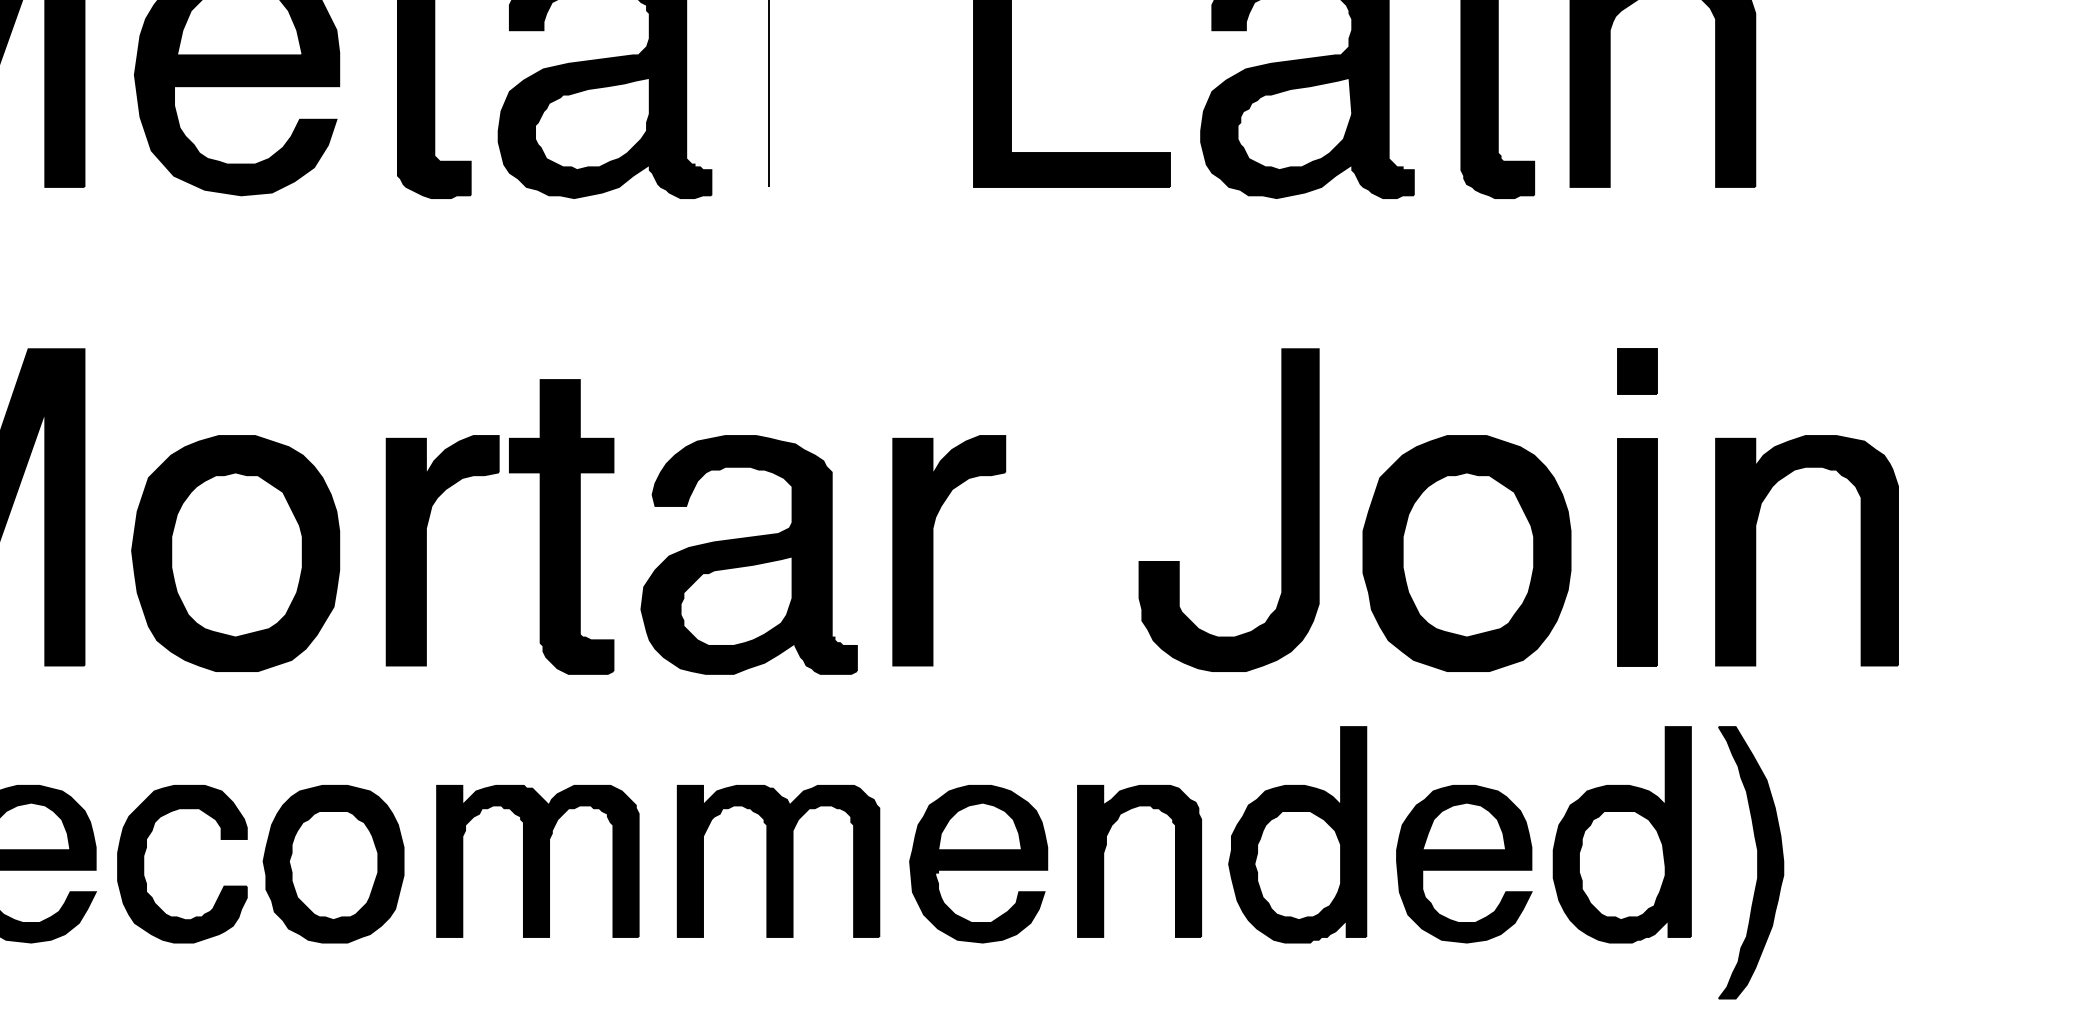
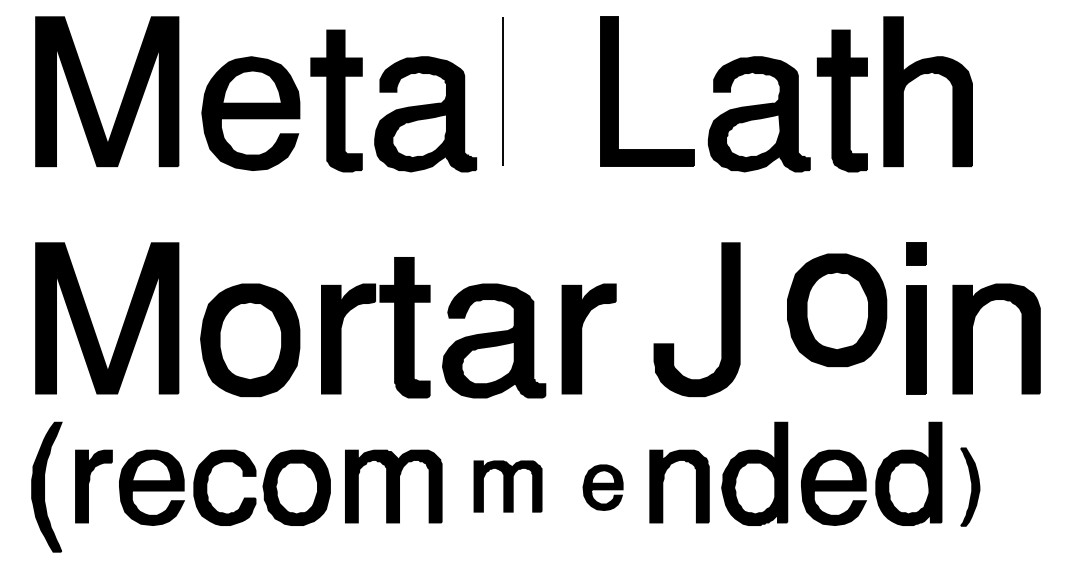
part: (1280, 509) -> (721, 319), moved
part: (1467, 553) -> (837, 310), moved
part: (777, 861) -> (507, 486), size x0.7
part: (1752, 861) -> (970, 486), size x0.6
part: (977, 863) -> (602, 487), size x0.6

